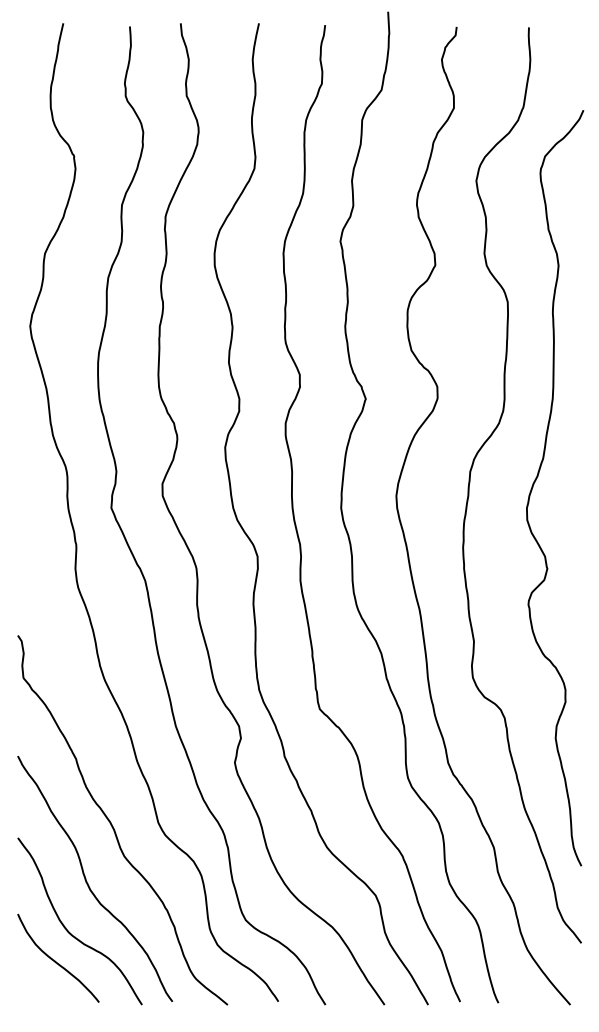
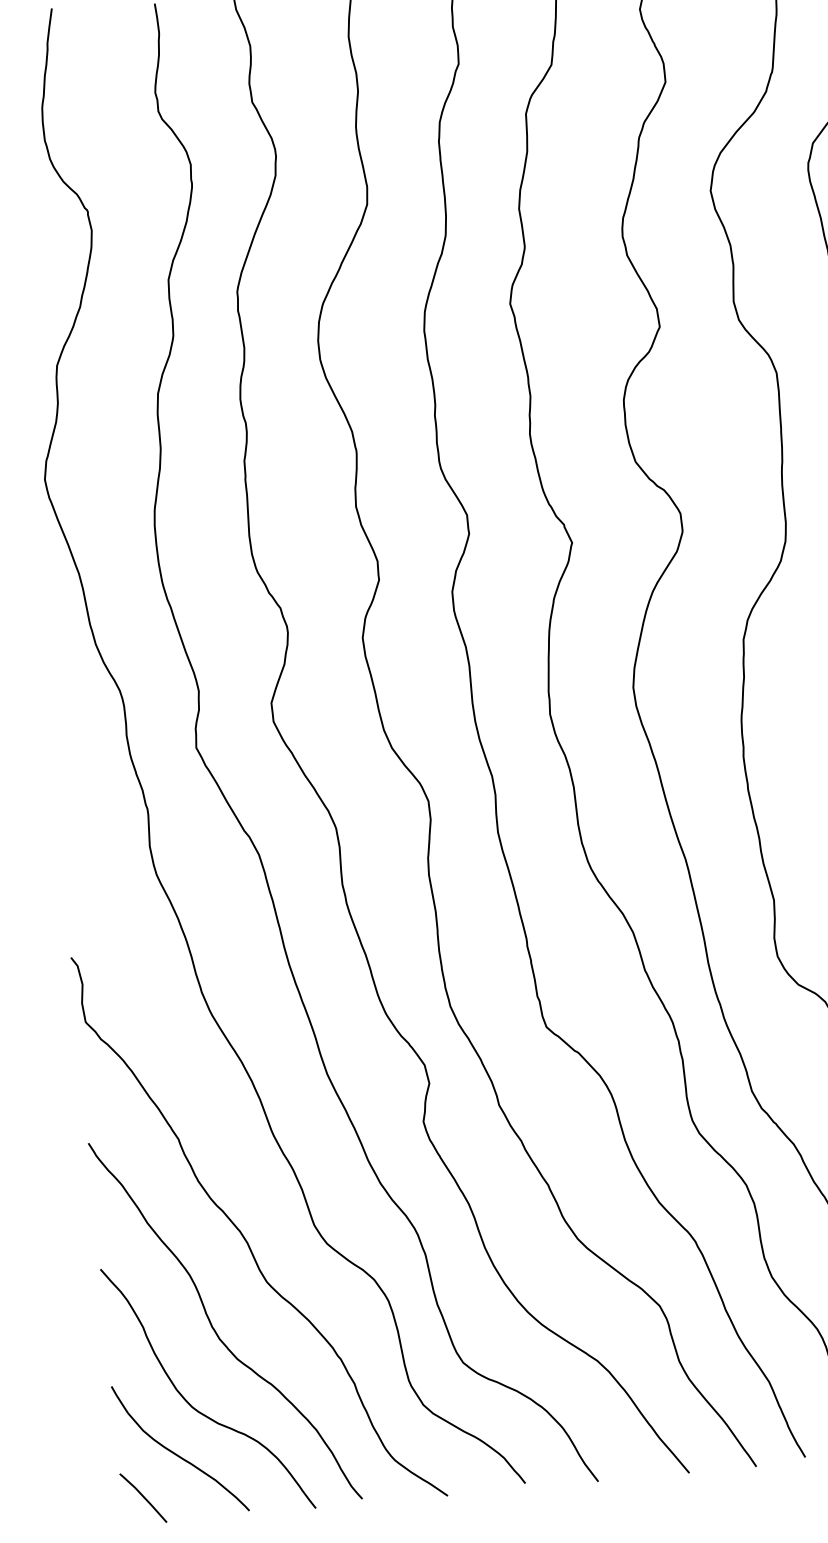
line: (31, 987) -> (143, 1497), added

